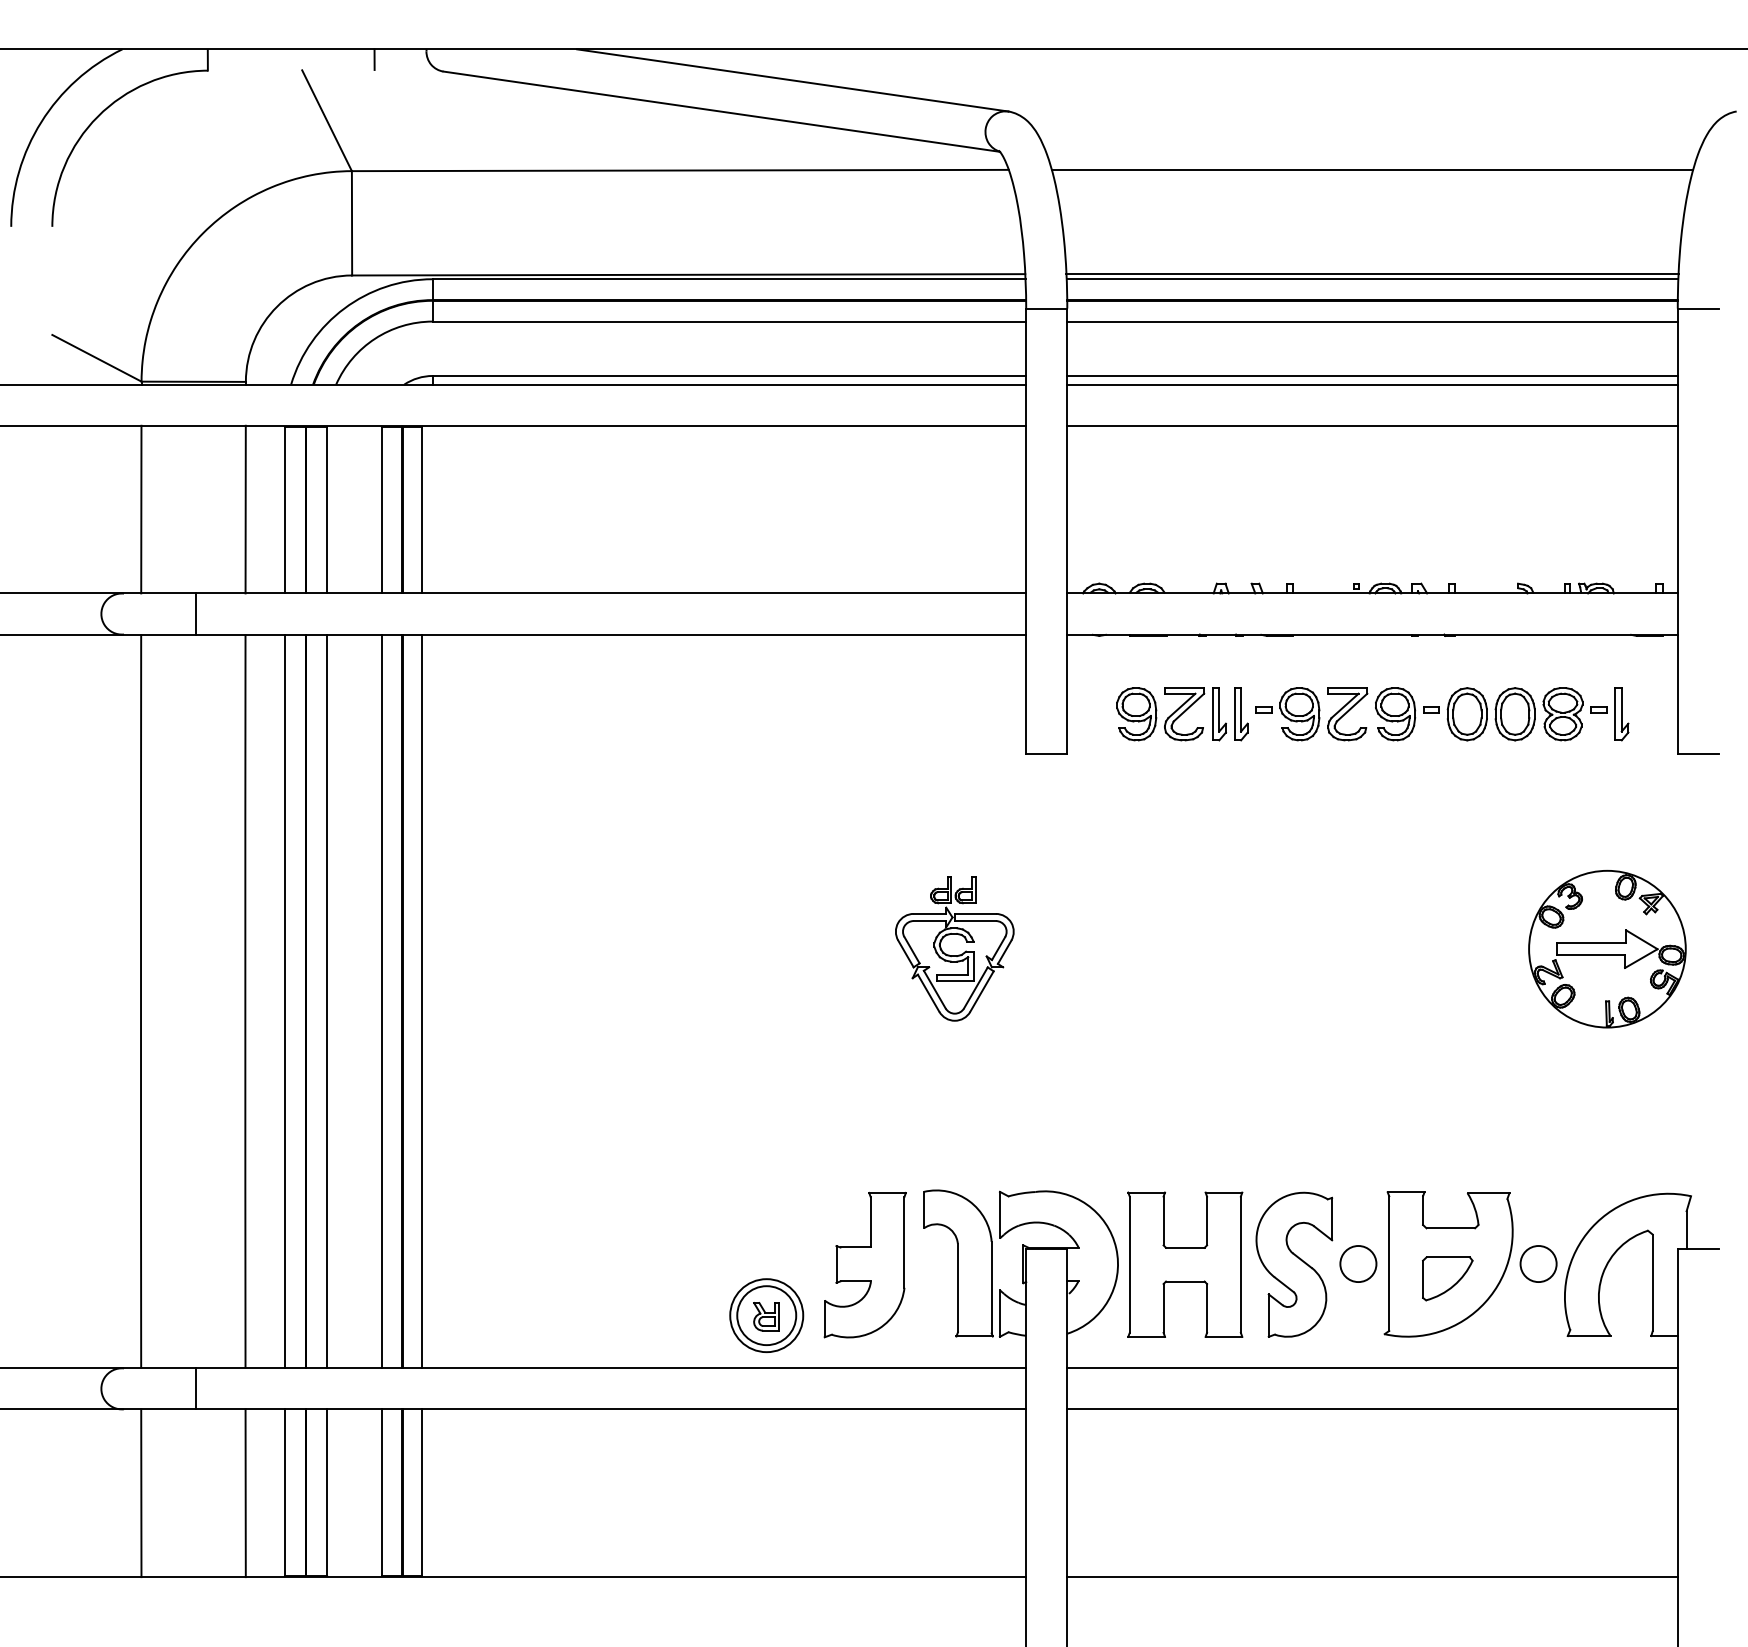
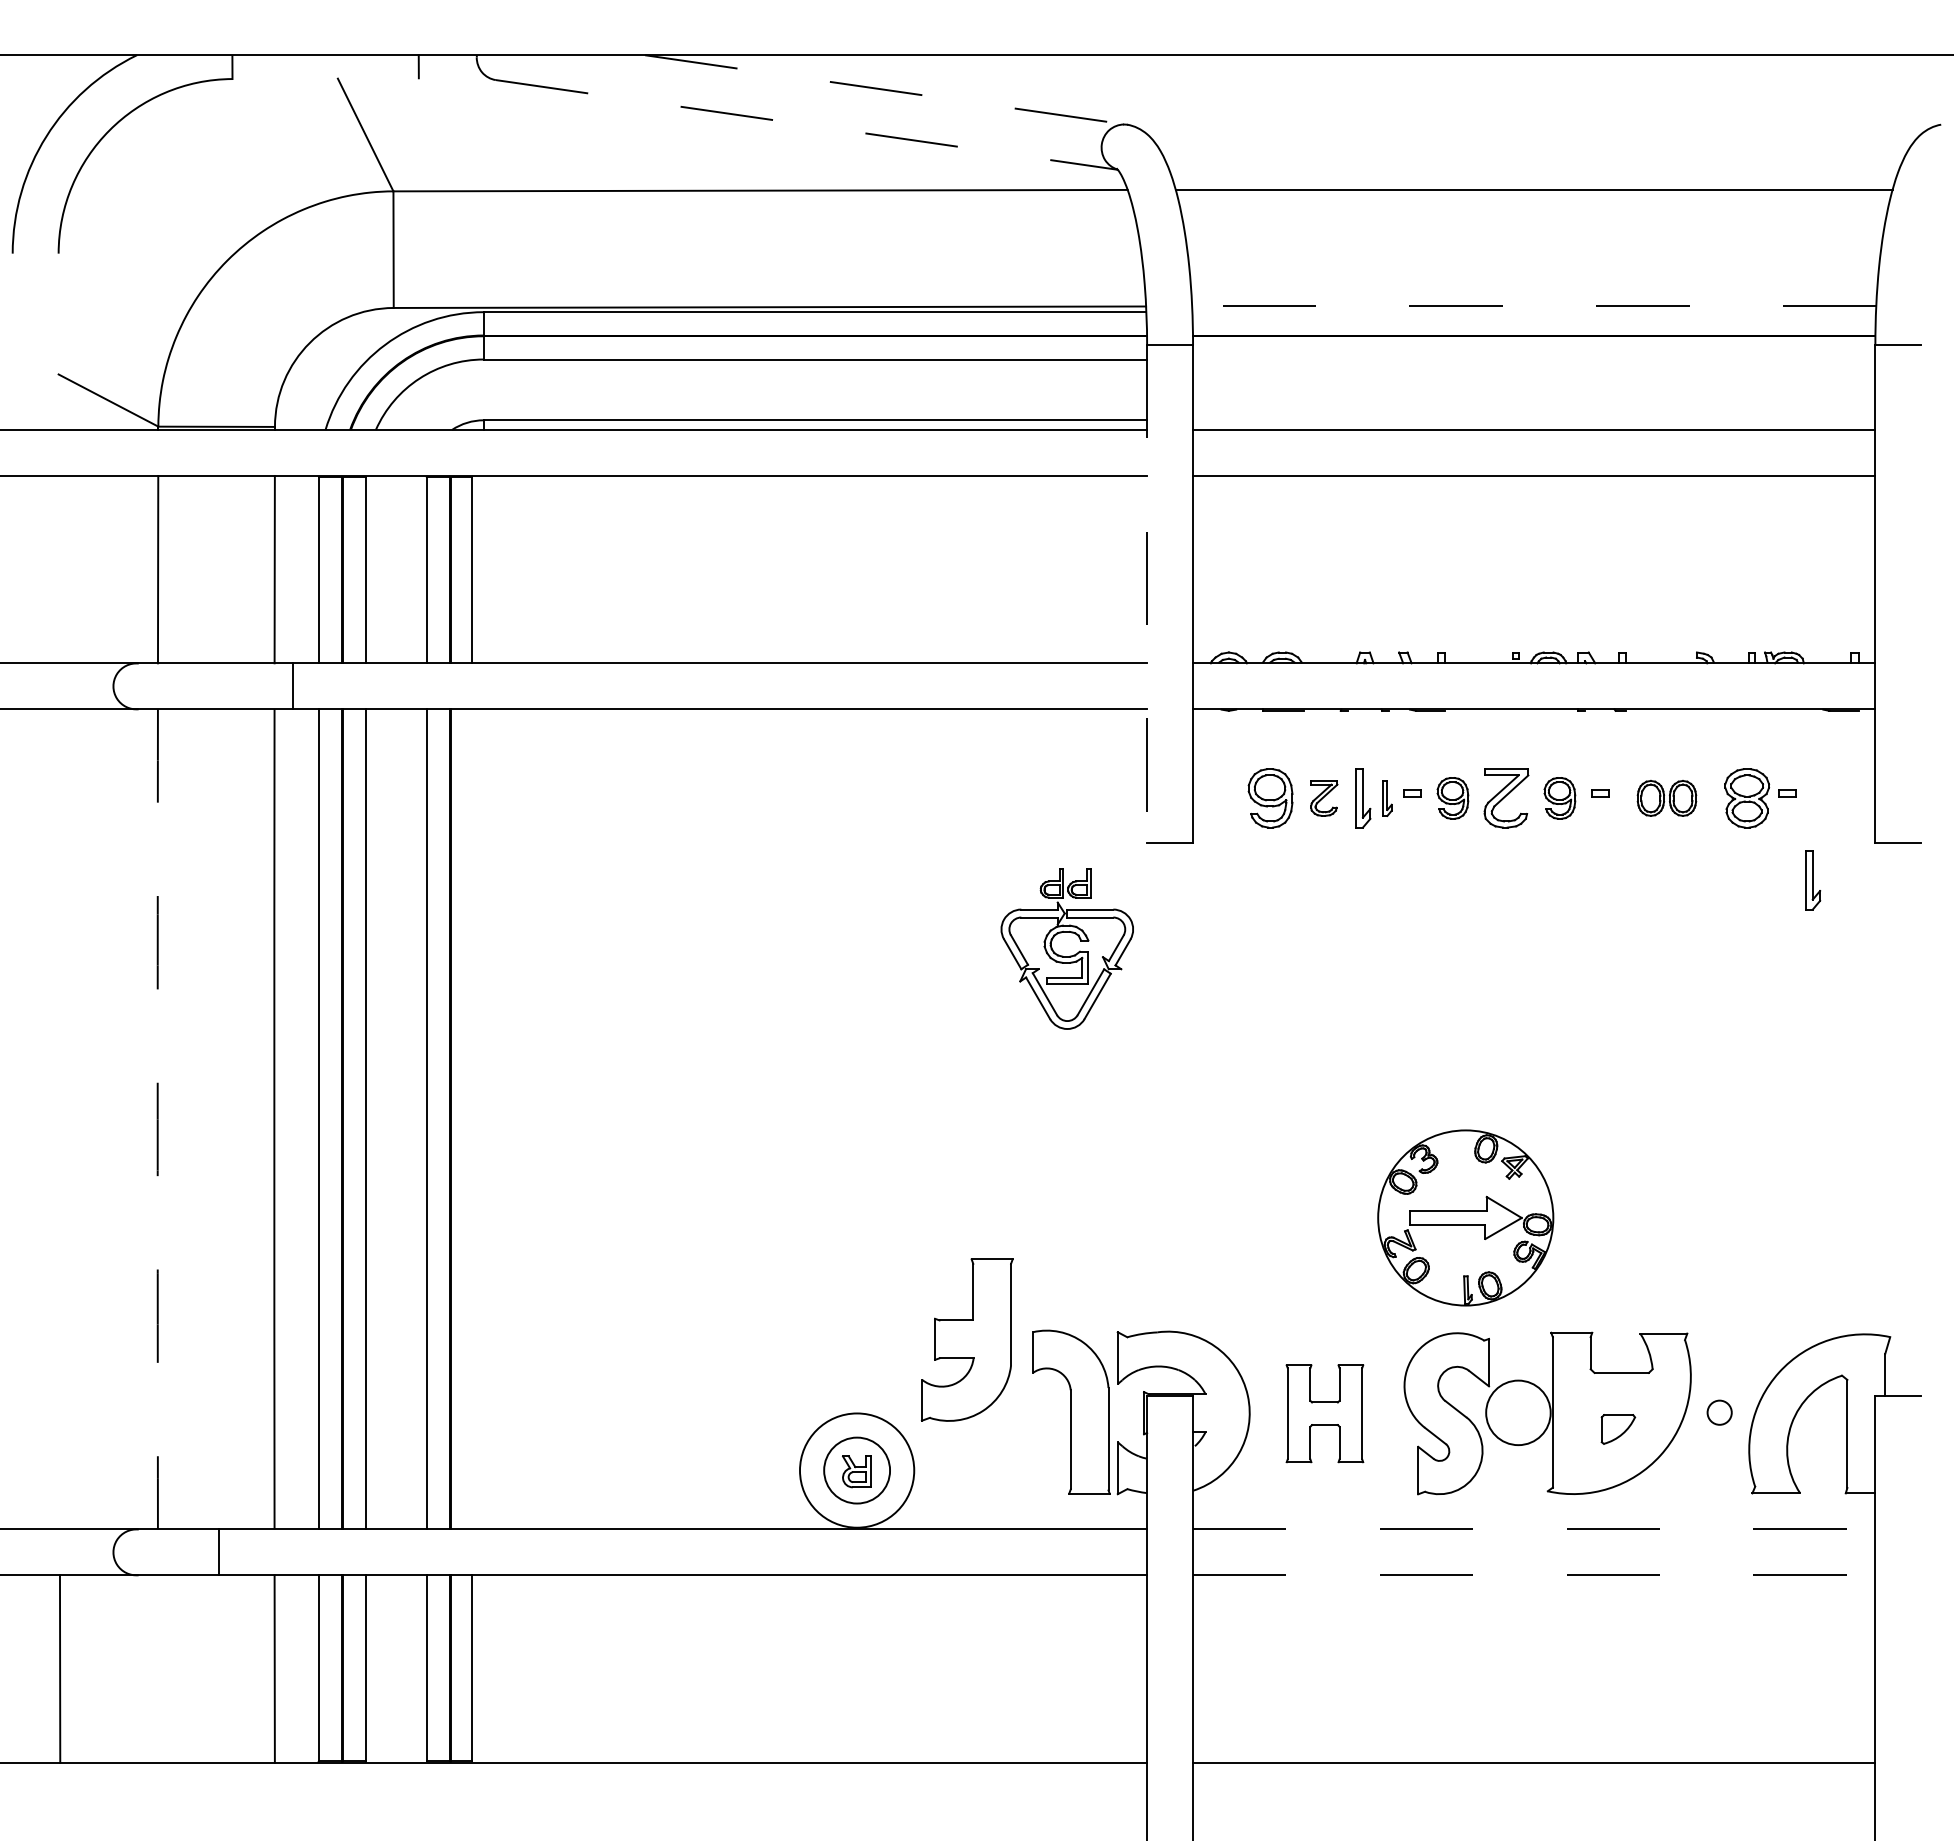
line: (793, 80) -> (886, 89), solid -> dashed
line: (722, 112) -> (807, 125), solid -> dashed
line: (1371, 274) -> (1533, 306), solid -> dashed
line: (1372, 279) -> (1534, 312), removed
line: (1372, 321) -> (1534, 359), removed
line: (1372, 376) -> (1534, 420), removed
line: (1026, 530) -> (1147, 593), solid -> dashed
line: (196, 614) -> (293, 686), moved
part: (1184, 714) -> (1324, 798), size x0.6
part: (1241, 714) -> (1387, 798), size x0.6
part: (1299, 714) -> (1452, 798), size x0.7
part: (1395, 714) -> (1559, 798), size x0.7
part: (1490, 714) -> (1666, 798), size x0.6
part: (1622, 714) -> (1813, 880), moved
part: (954, 948) -> (1066, 948), moved
part: (1607, 948) -> (1465, 1217), moved
arc: (140, 1001) -> (157, 1119), solid -> dashed
line: (421, 1001) -> (471, 1119), removed
circle: (1358, 1263) -> (1518, 1412), size x1.6
circle: (1538, 1263) -> (1719, 1412), size x0.6
part: (864, 1264) -> (966, 1339), moved
part: (1184, 1264) -> (1324, 1413), size x0.6
part: (1447, 1278) -> (1618, 1429), size x0.6
circle: (766, 1315) -> (856, 1470), size x1.4
line: (1372, 1368) -> (1534, 1529), solid -> dashed
line: (1372, 1409) -> (1534, 1575), solid -> dashed
line: (140, 1492) -> (59, 1668), moved

